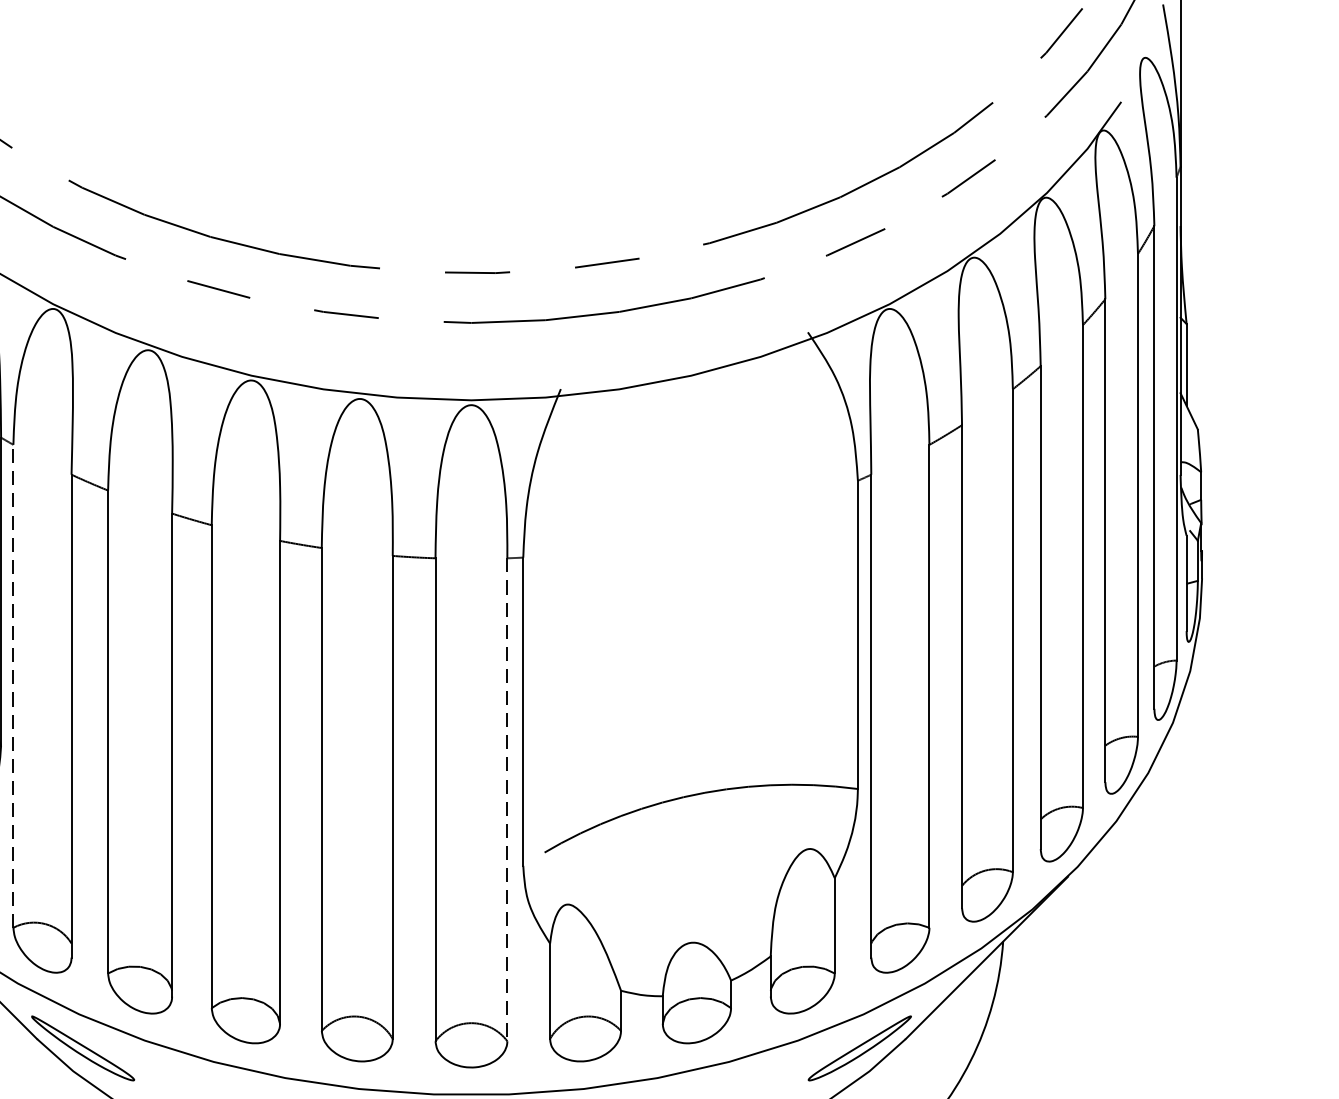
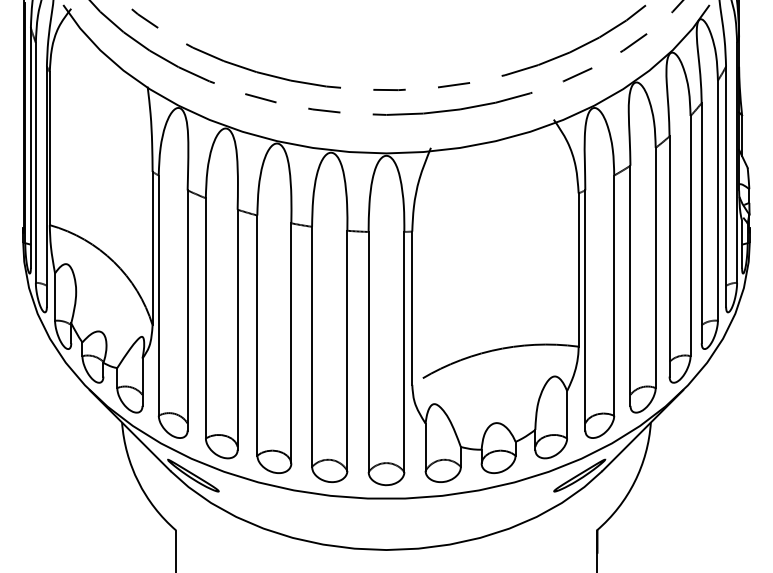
line: (12, 686) -> (158, 295), dashed -> solid
line: (507, 800) -> (404, 352), dashed -> solid

